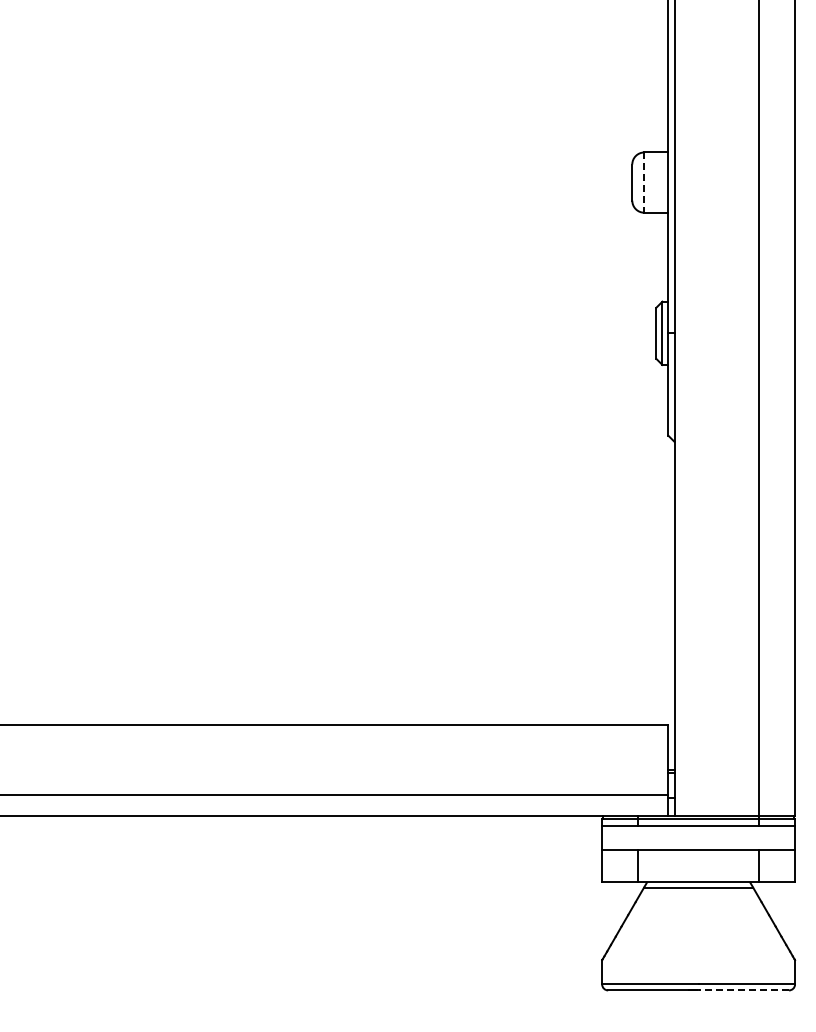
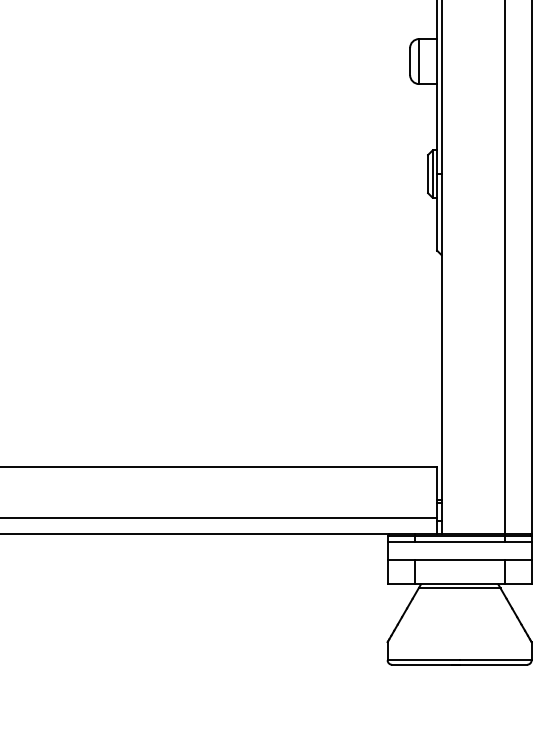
line: (644, 183) -> (419, 62), dashed -> solid
line: (743, 990) -> (493, 664), dashed -> solid

